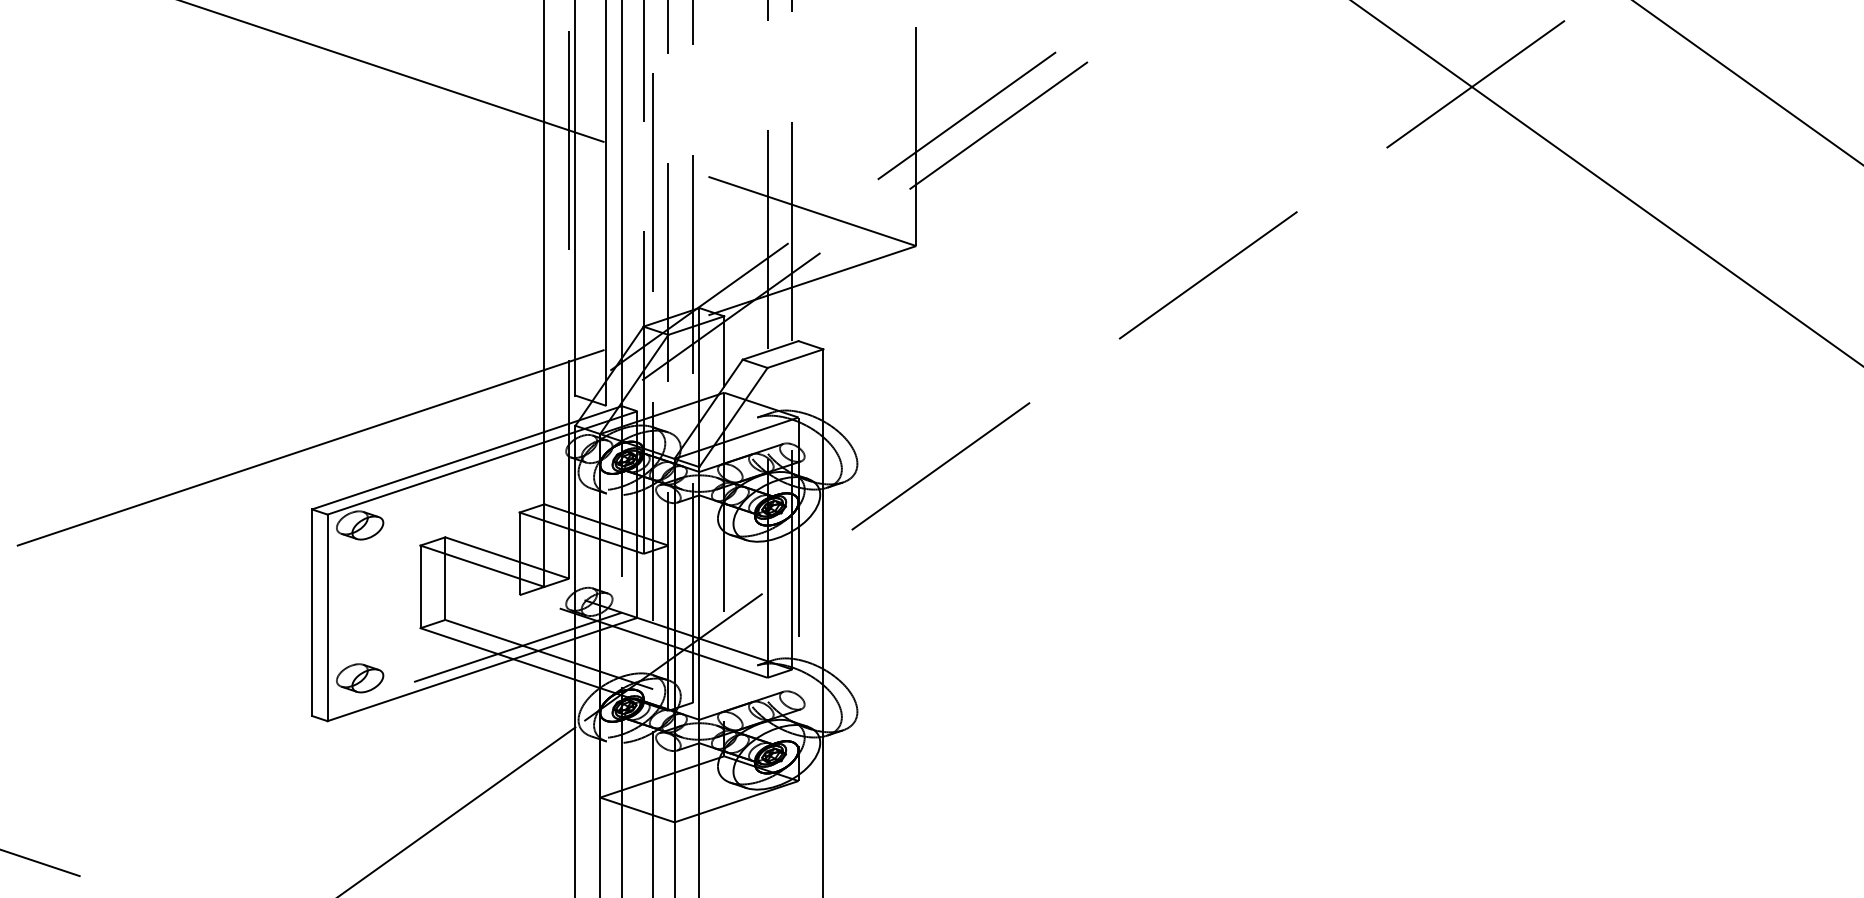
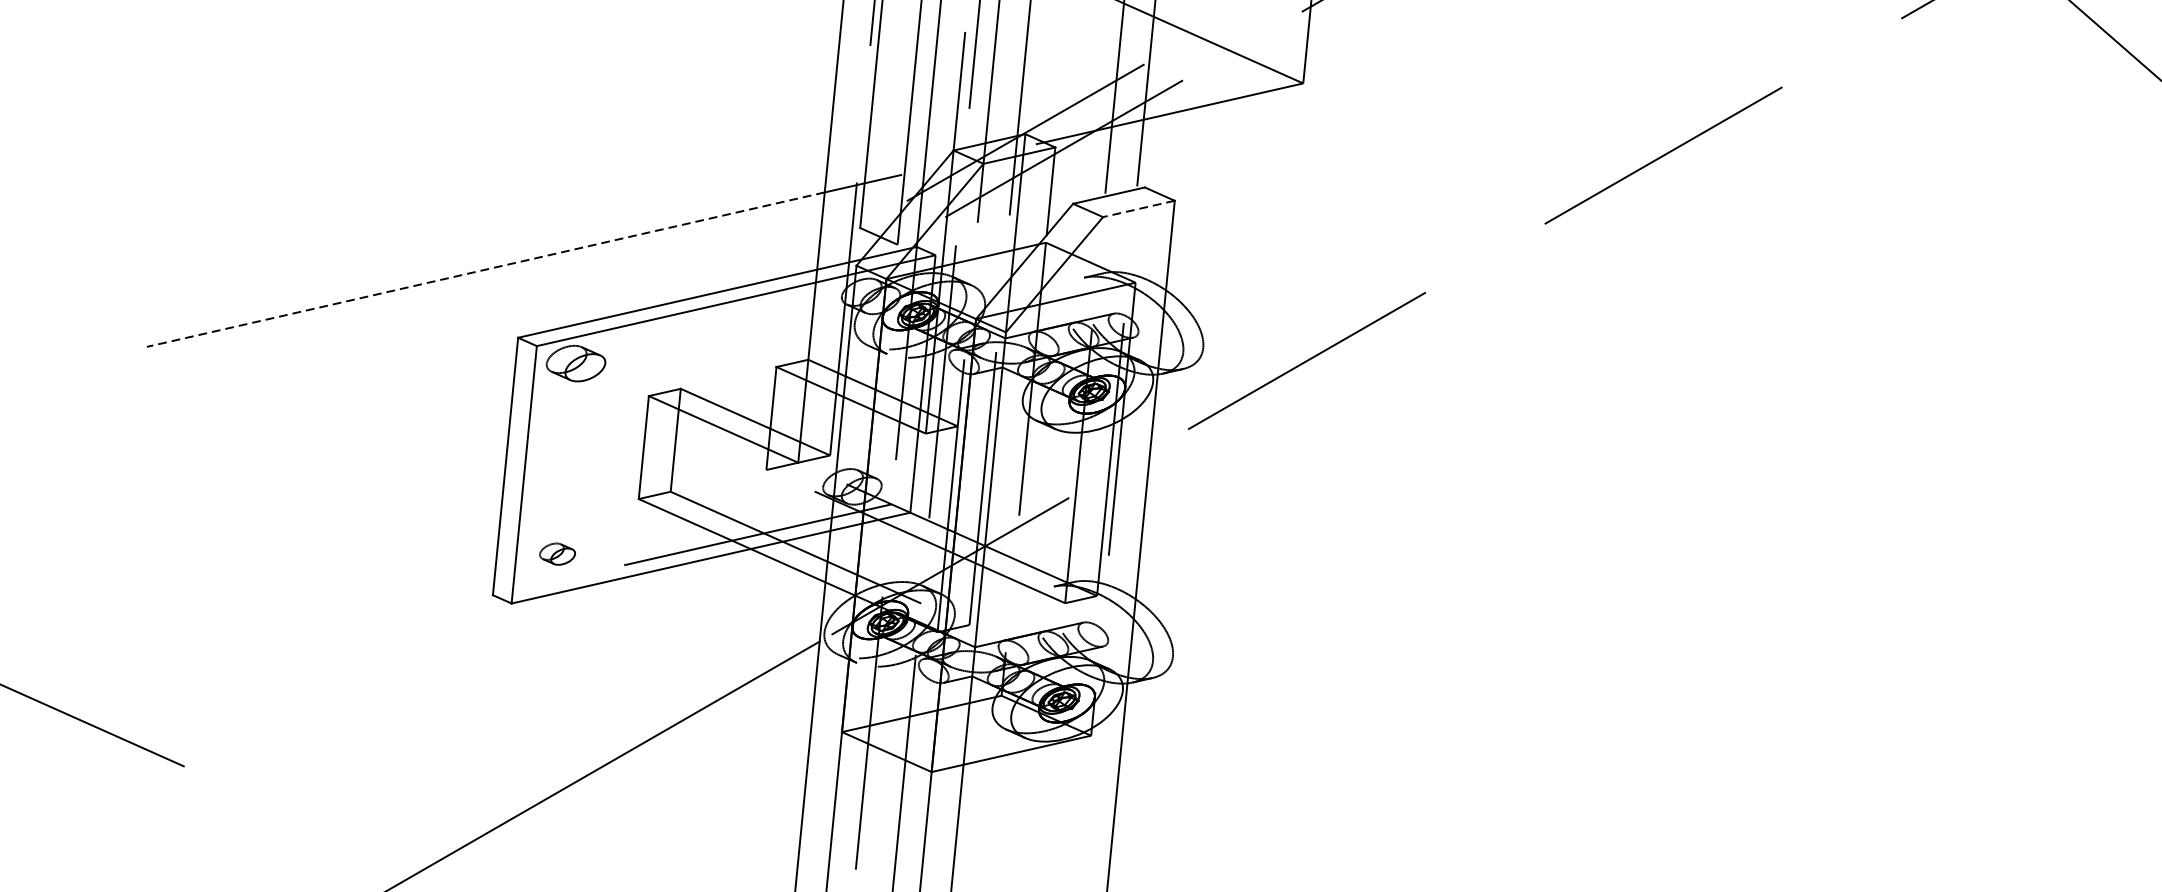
line: (794, 358) -> (1137, 208), solid -> dashed
line: (281, 457) -> (486, 269), solid -> dashed
part: (360, 678) -> (557, 554), size x0.6

